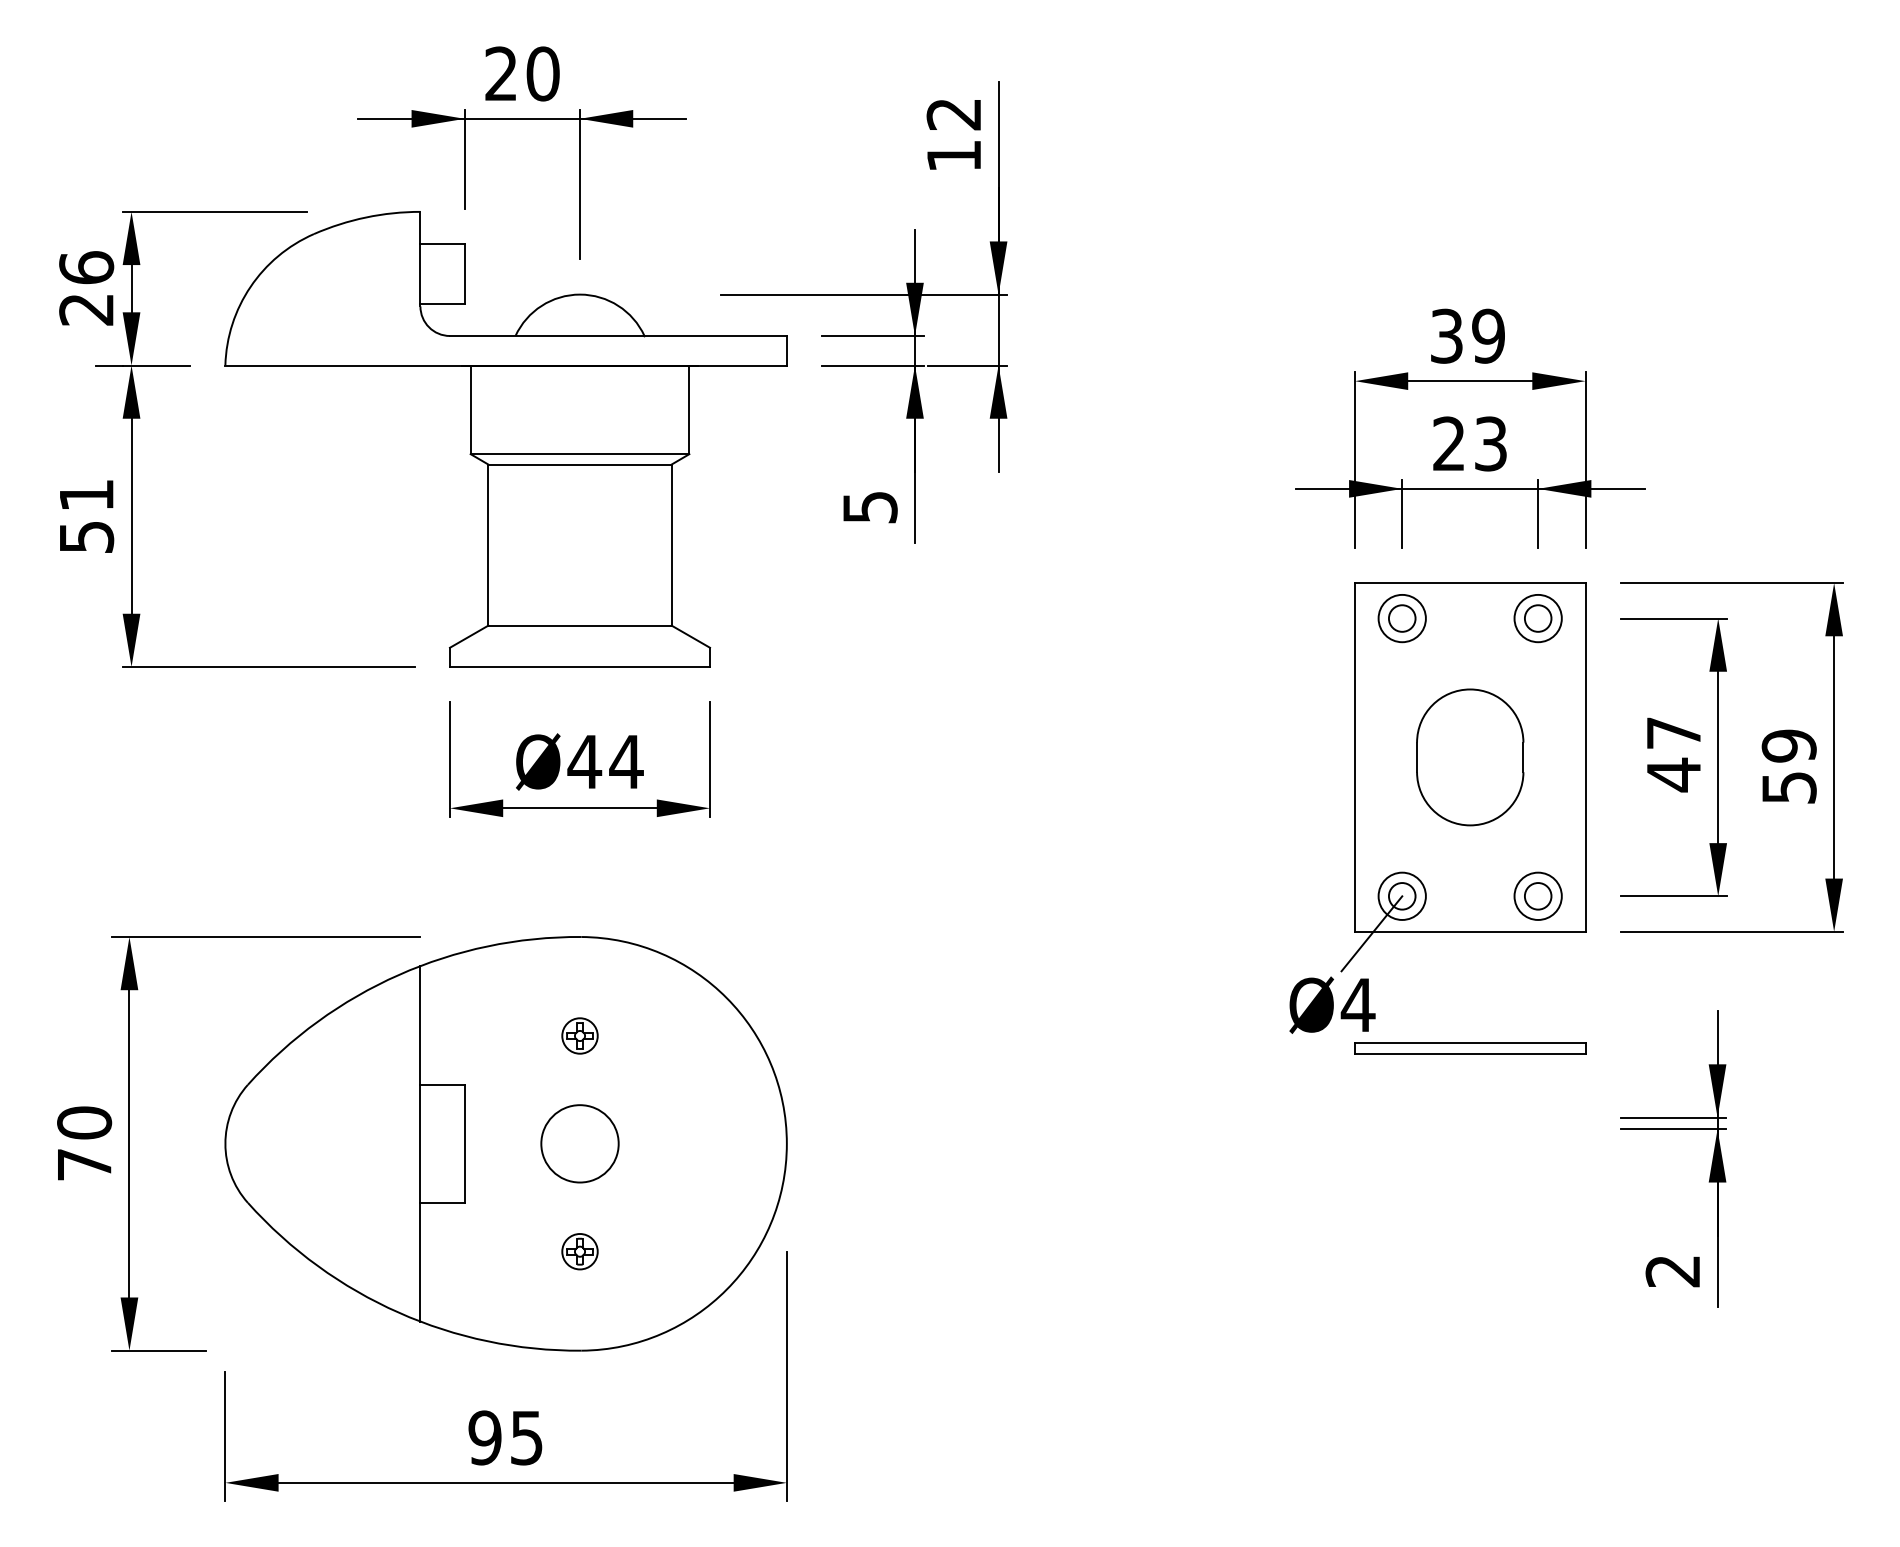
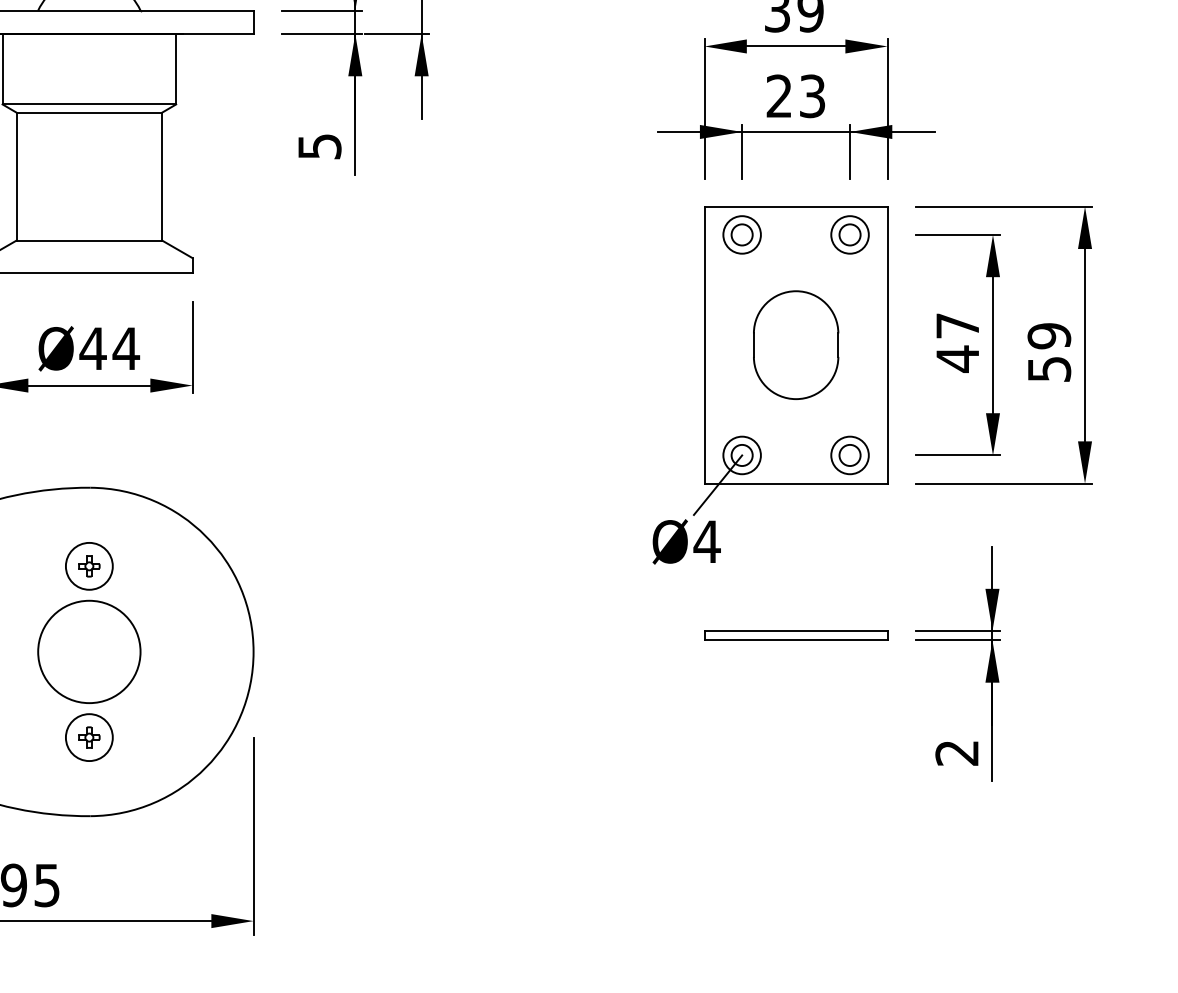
circle: (579, 1035) -> (88, 565), size x1.67
part: (1470, 1048) -> (796, 635), moved
circle: (579, 1143) -> (88, 651), size x1.67
circle: (579, 1251) -> (88, 737), size x1.67

